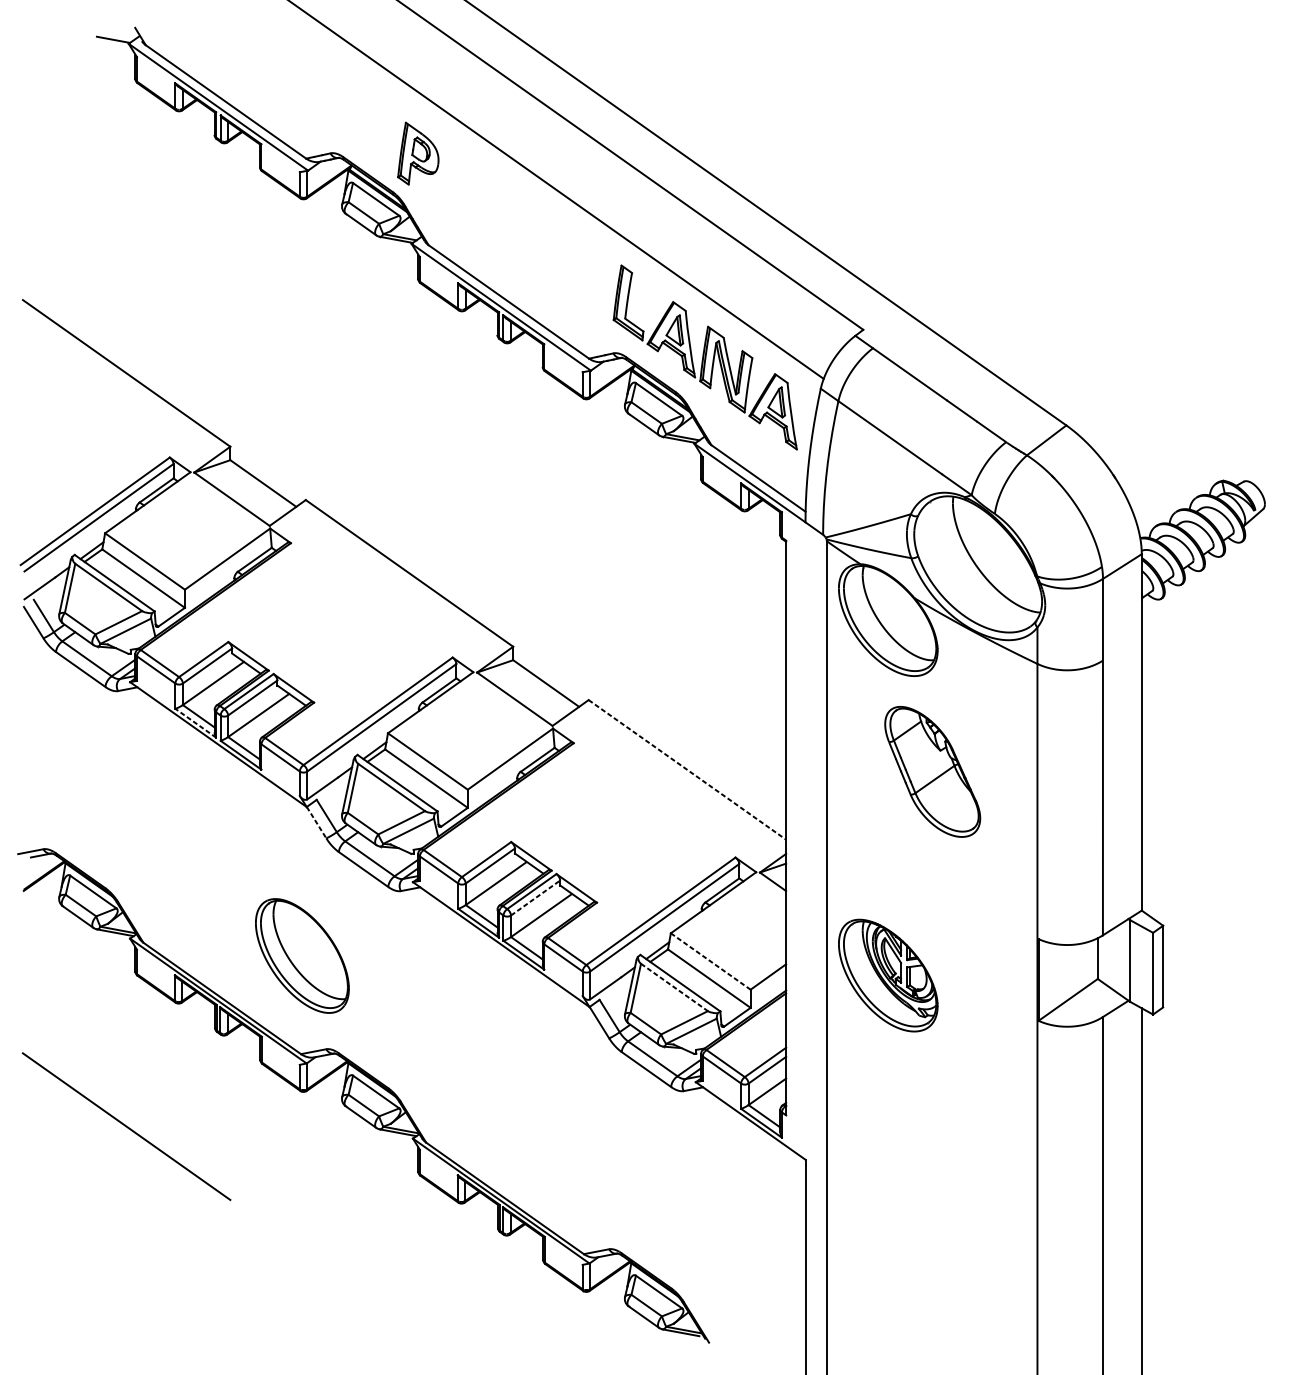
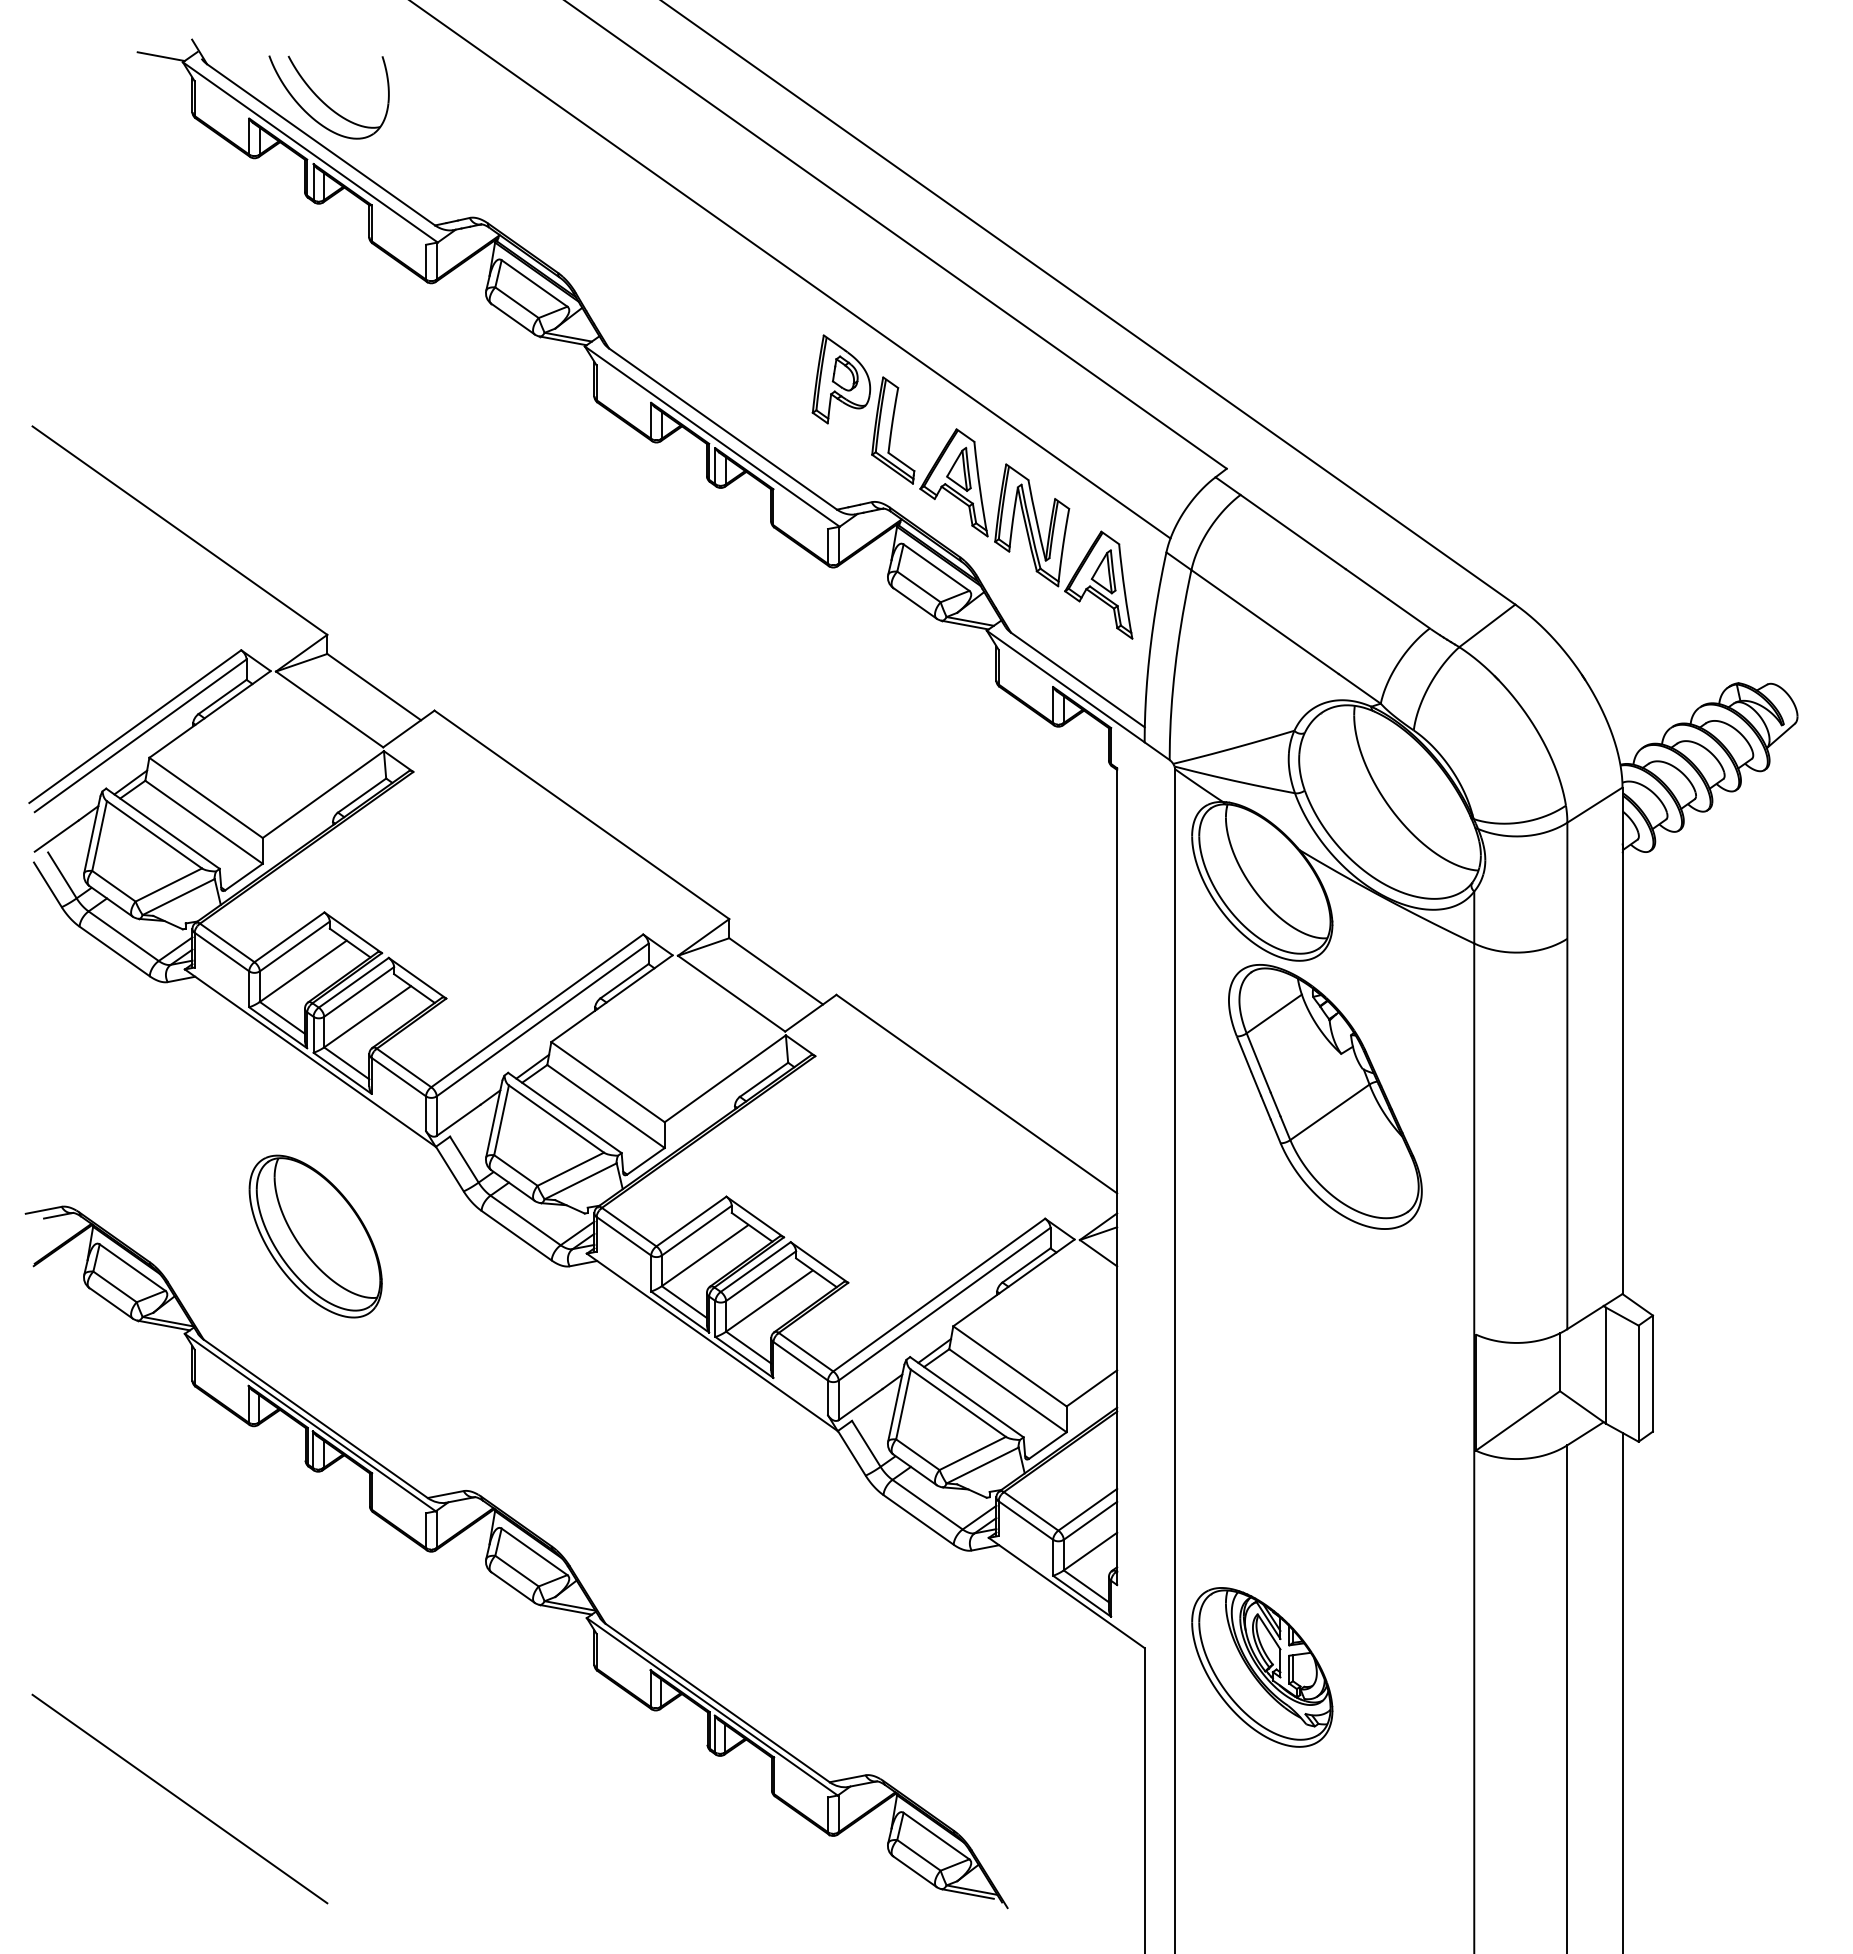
part: (227, 71) -> (323, 101), added
part: (418, 153) -> (841, 379), moved
line: (196, 723) -> (278, 1027), dashed -> solid
line: (687, 770) -> (976, 1094), dashed -> solid
part: (932, 771) -> (1325, 1096), size x1.43
line: (317, 822) -> (450, 1169), dashed -> solid
line: (535, 898) -> (761, 1276), dashed -> solid
part: (302, 955) -> (315, 1236), moved
line: (711, 961) -> (1010, 1366), dashed -> solid
part: (888, 975) -> (1262, 1667), moved
line: (674, 987) -> (958, 1403), dashed -> solid
line: (126, 1126) -> (179, 1798), moved

